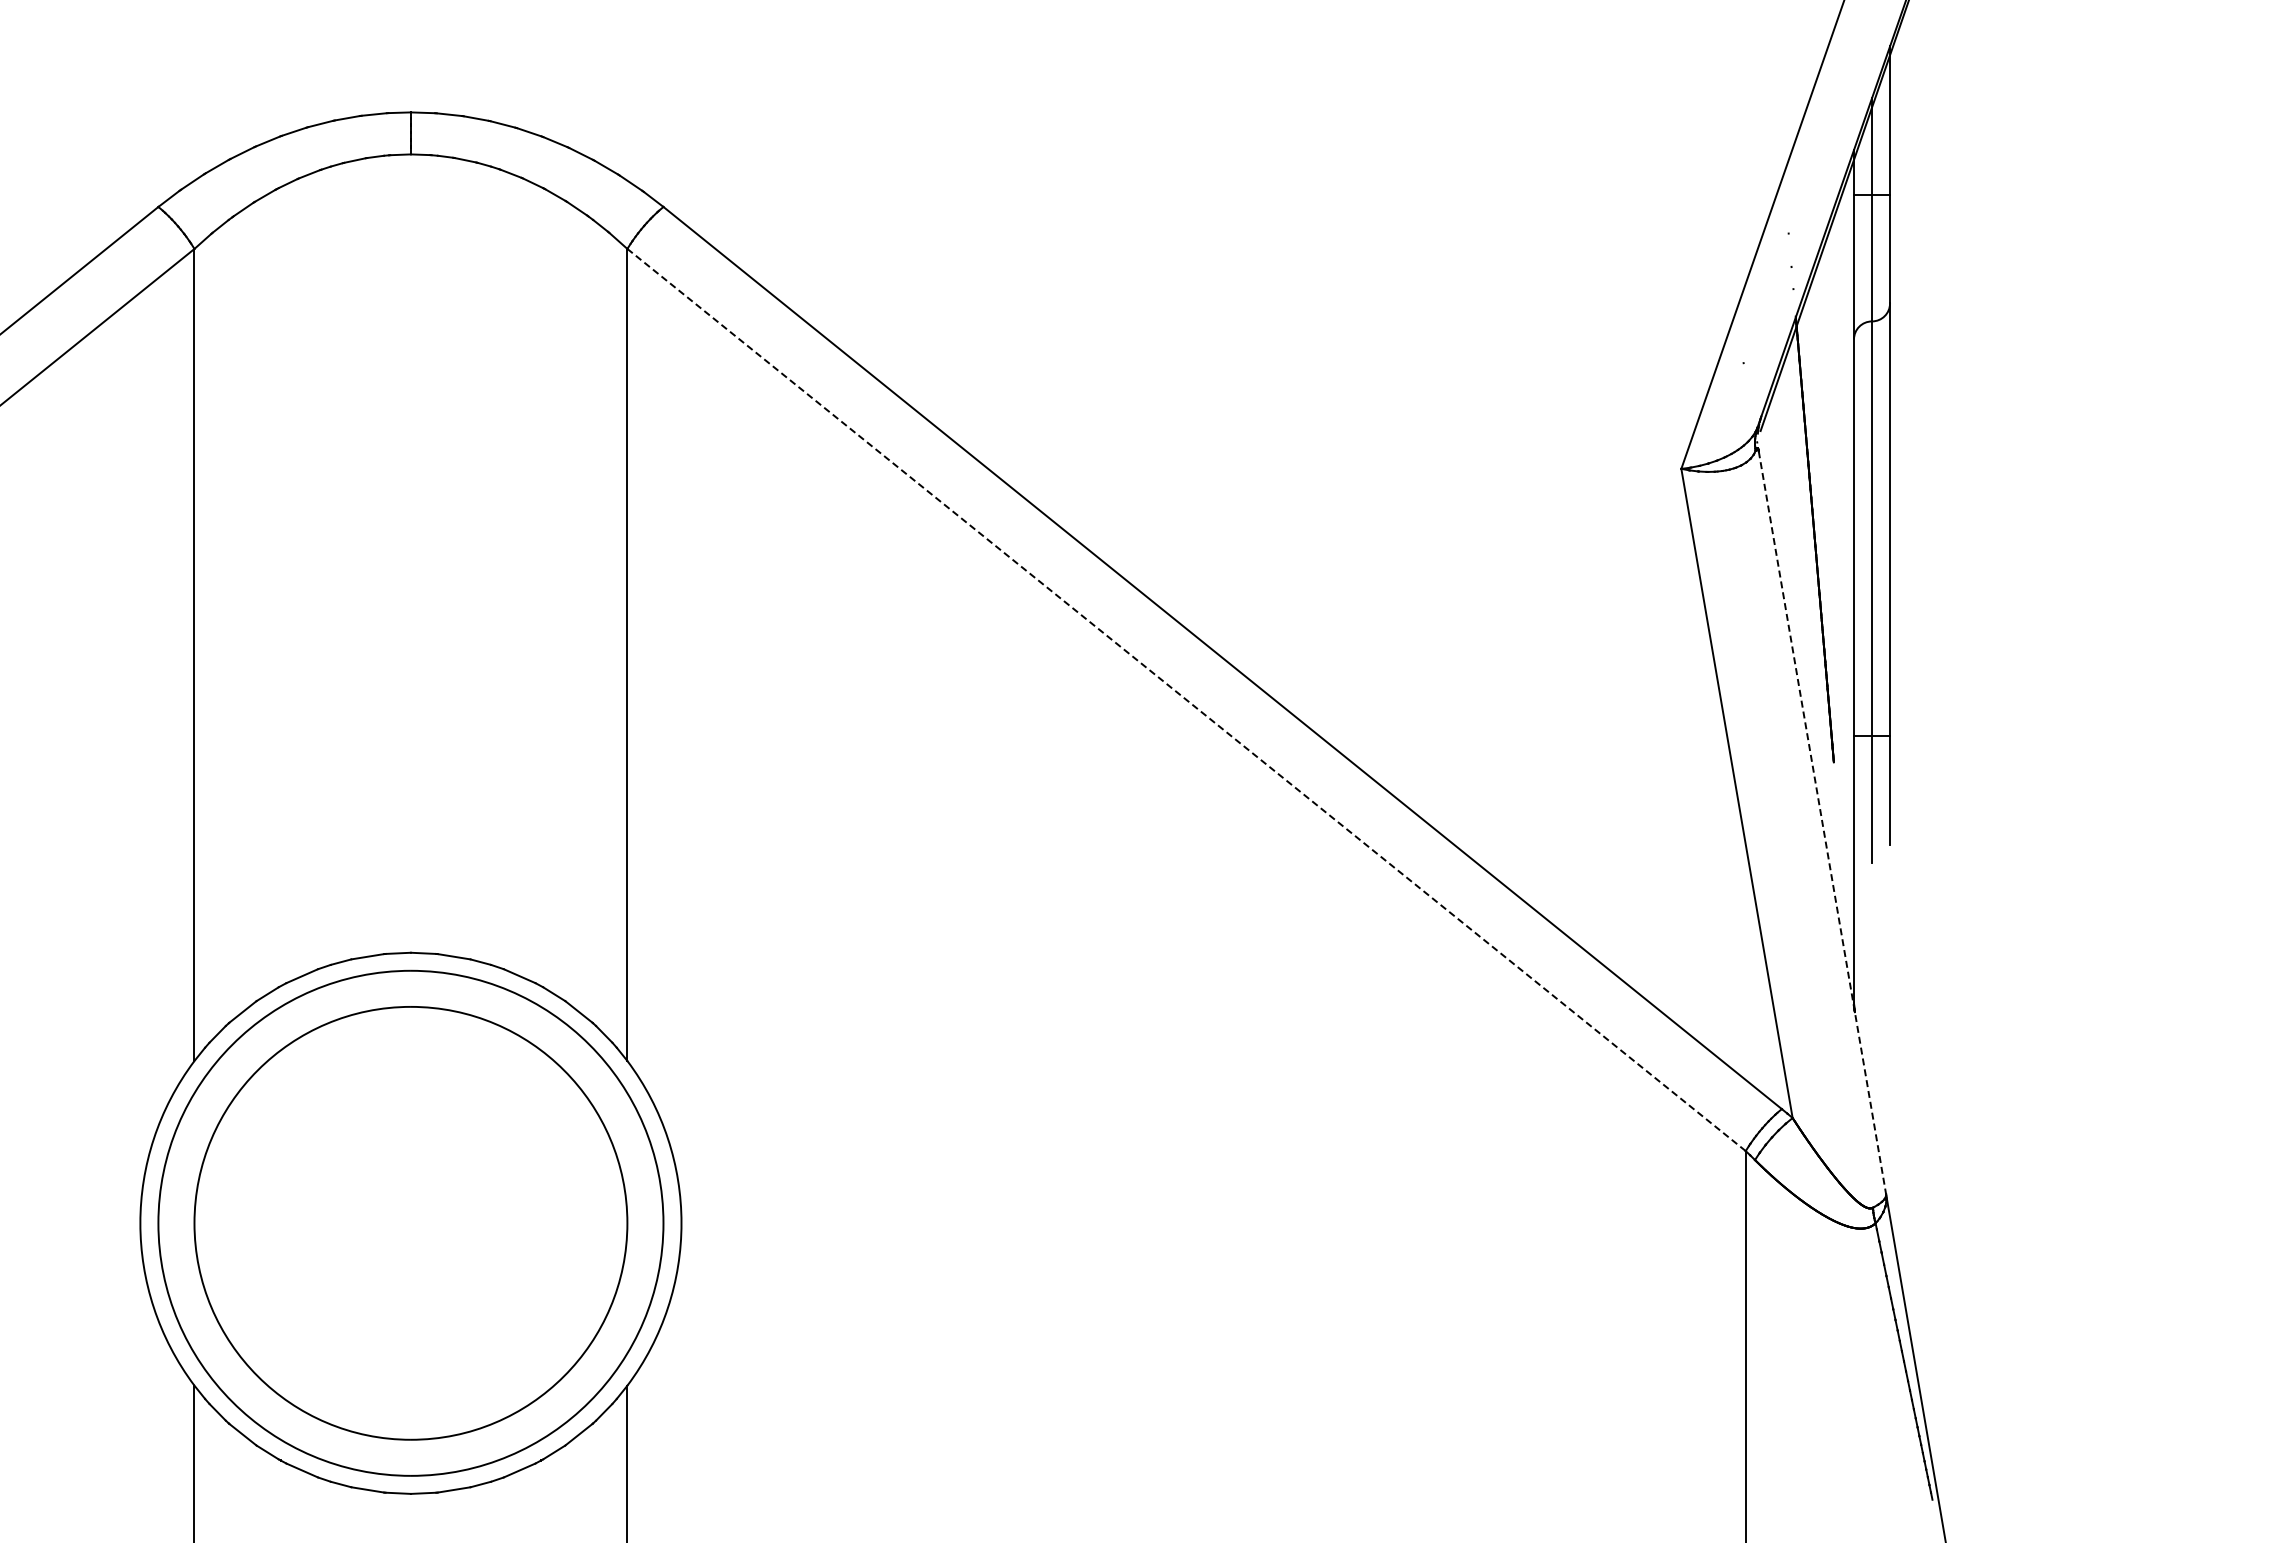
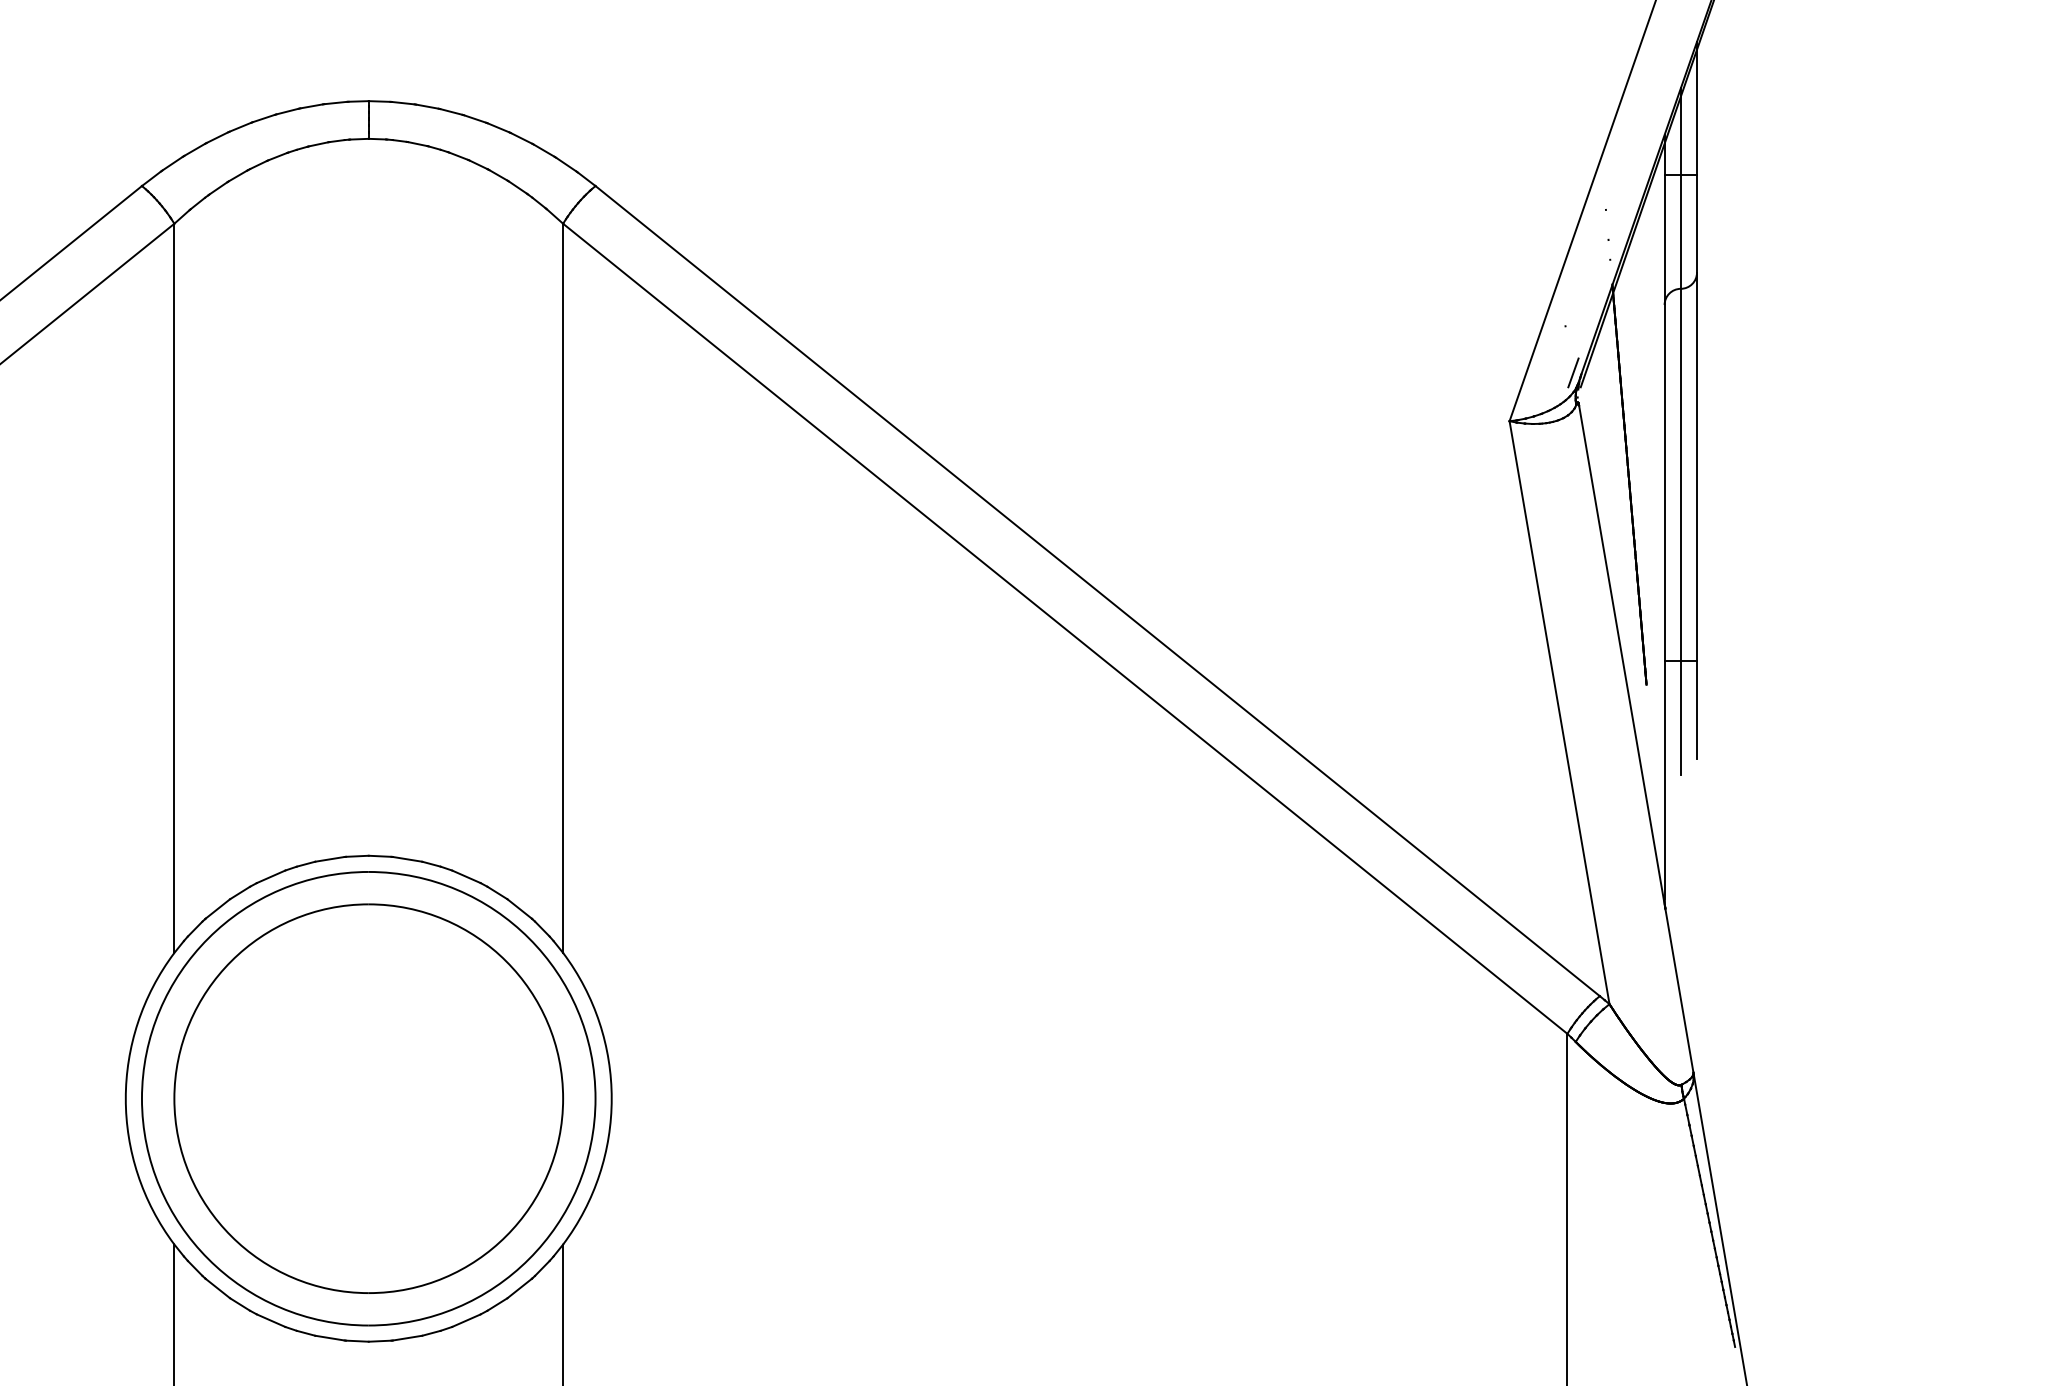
line: (1752, 415) -> (1573, 373), added
line: (1186, 699) -> (1065, 628), dashed -> solid
line: (1822, 822) -> (1636, 738), dashed -> solid

